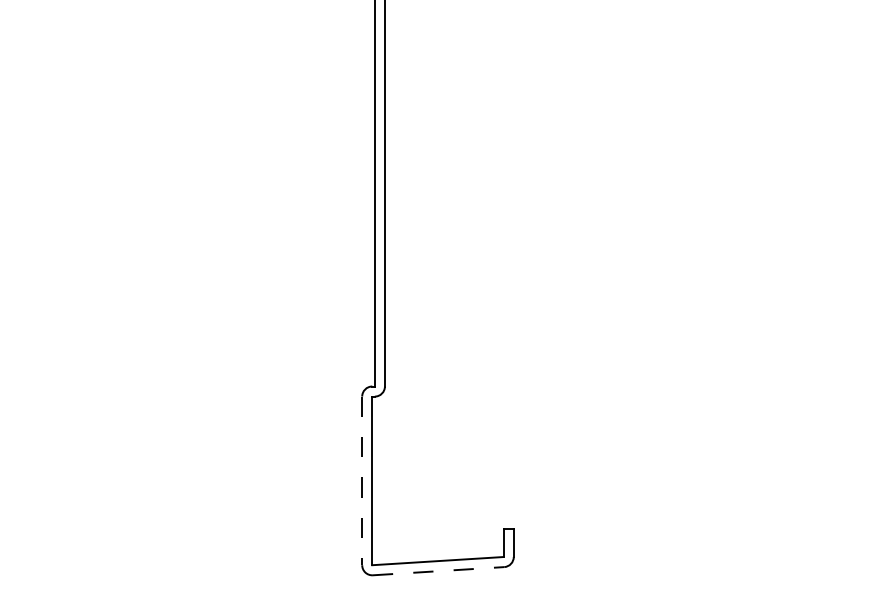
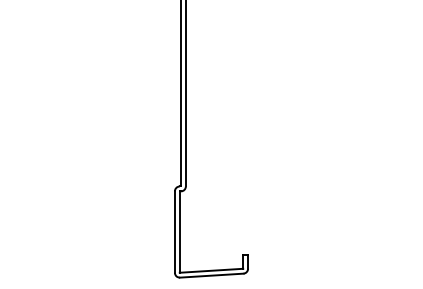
line: (361, 481) -> (174, 232), dashed -> solid
line: (438, 570) -> (211, 275), dashed -> solid

